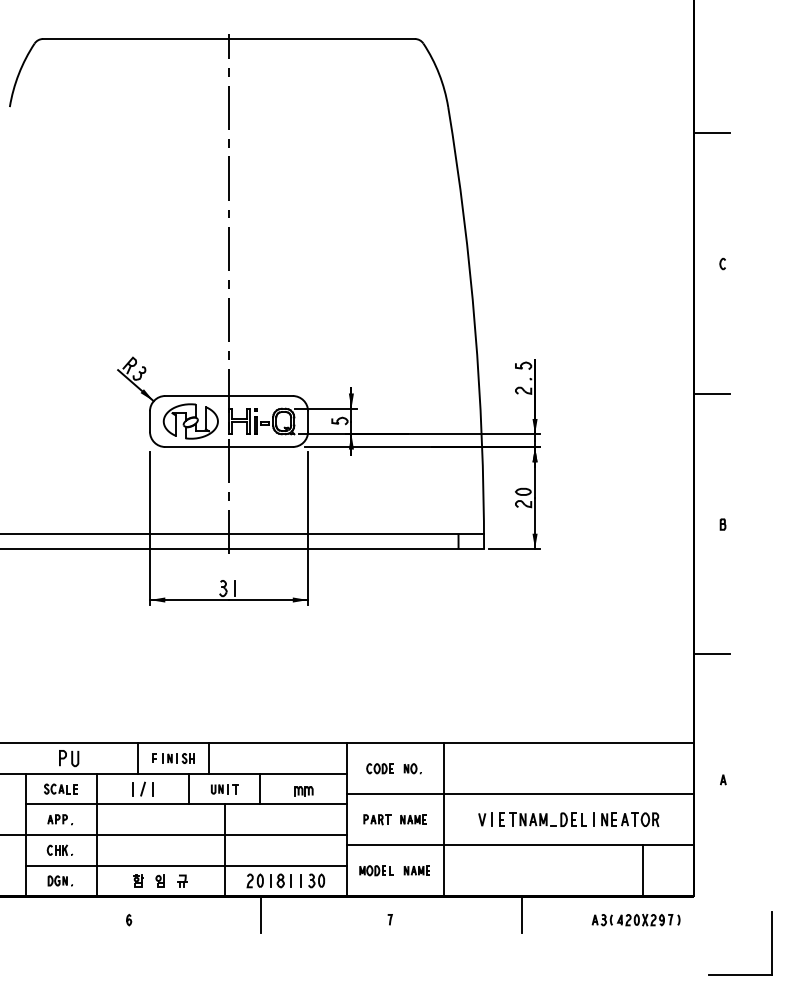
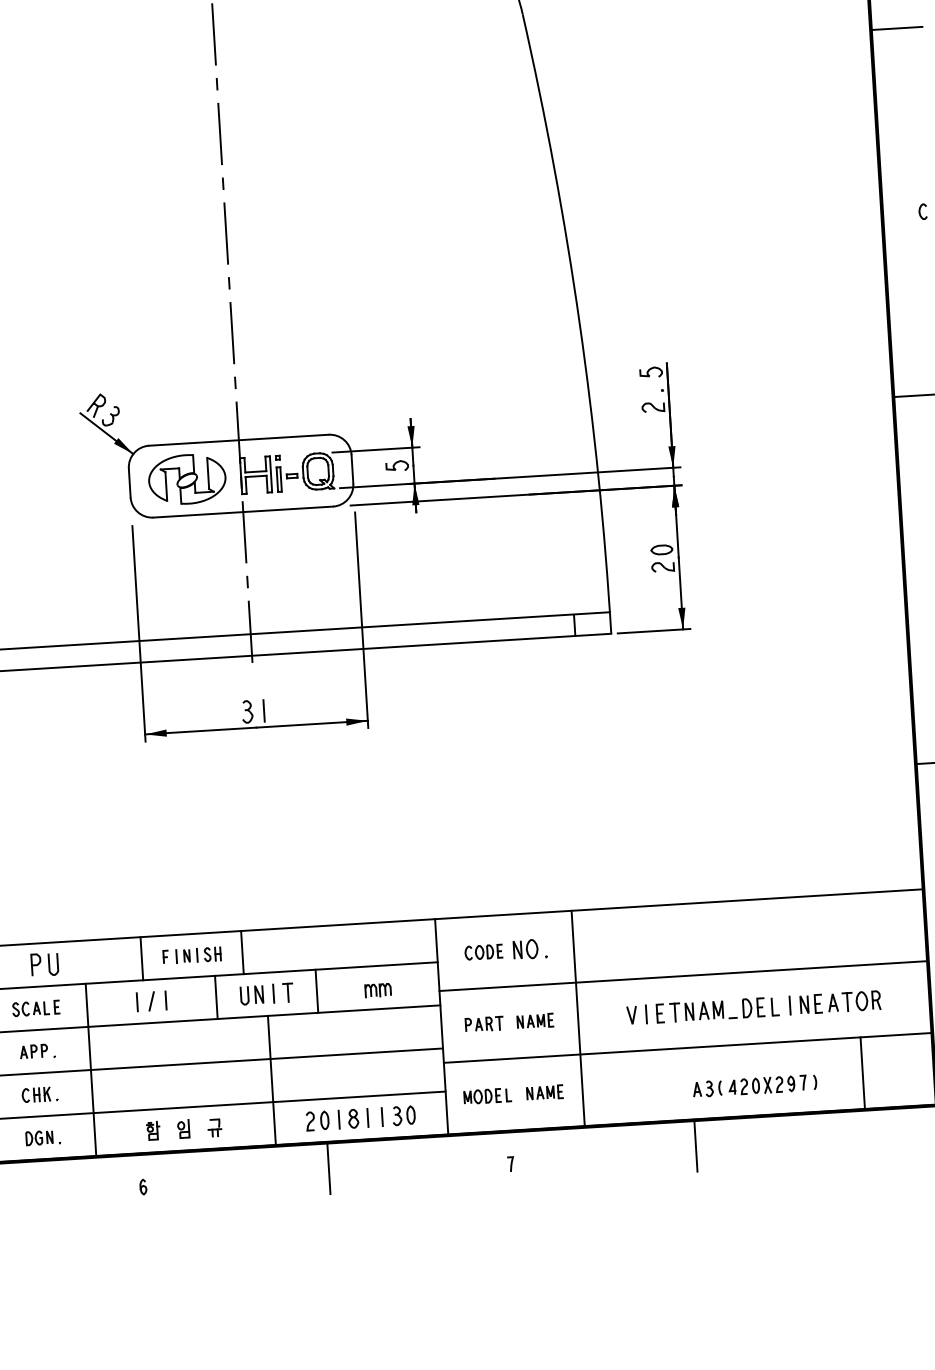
part: (412, 768) -> (529, 949), size x1.4
part: (224, 789) -> (266, 994), size x1.4
part: (635, 919) -> (754, 1085), moved

